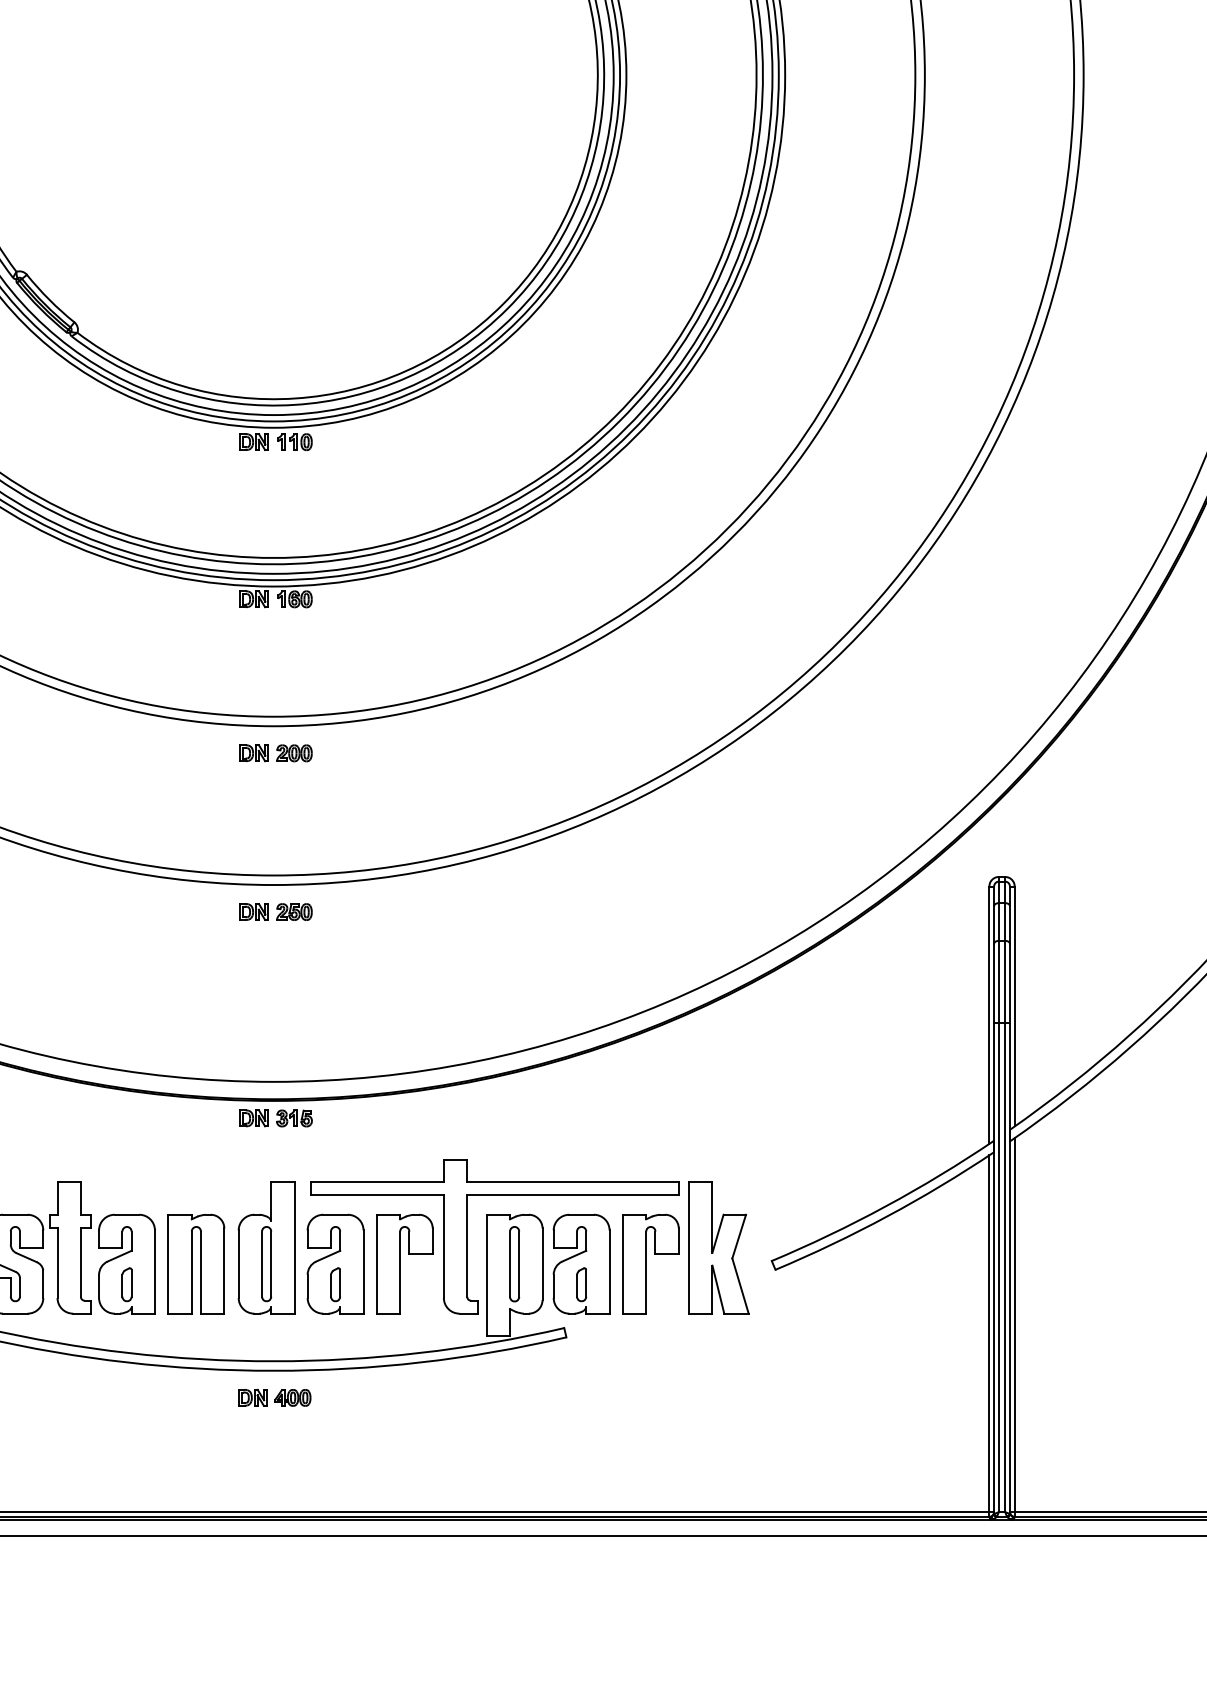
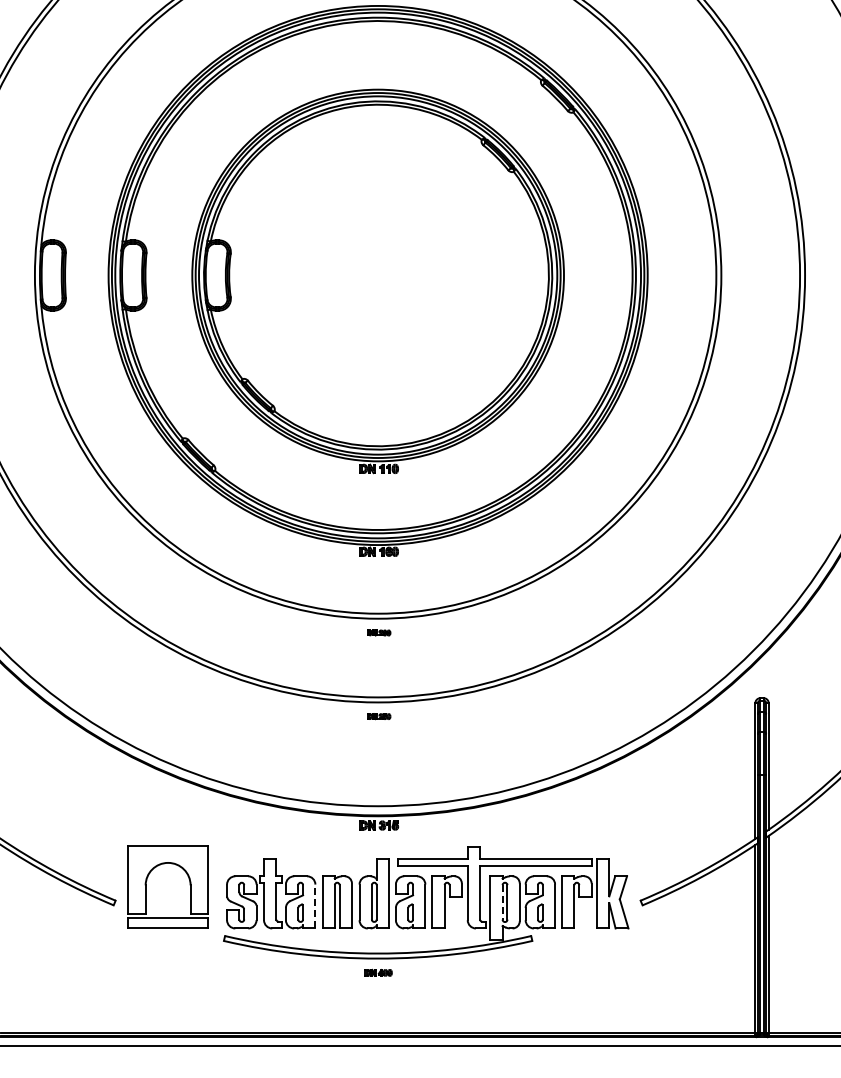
part: (274, 752) -> (378, 632), size x0.6
part: (274, 911) -> (378, 716), size x0.6
line: (509, 1264) -> (502, 902), solid -> dashed
line: (155, 1272) -> (315, 906), solid -> dashed
part: (274, 1397) -> (378, 972), size x0.7

